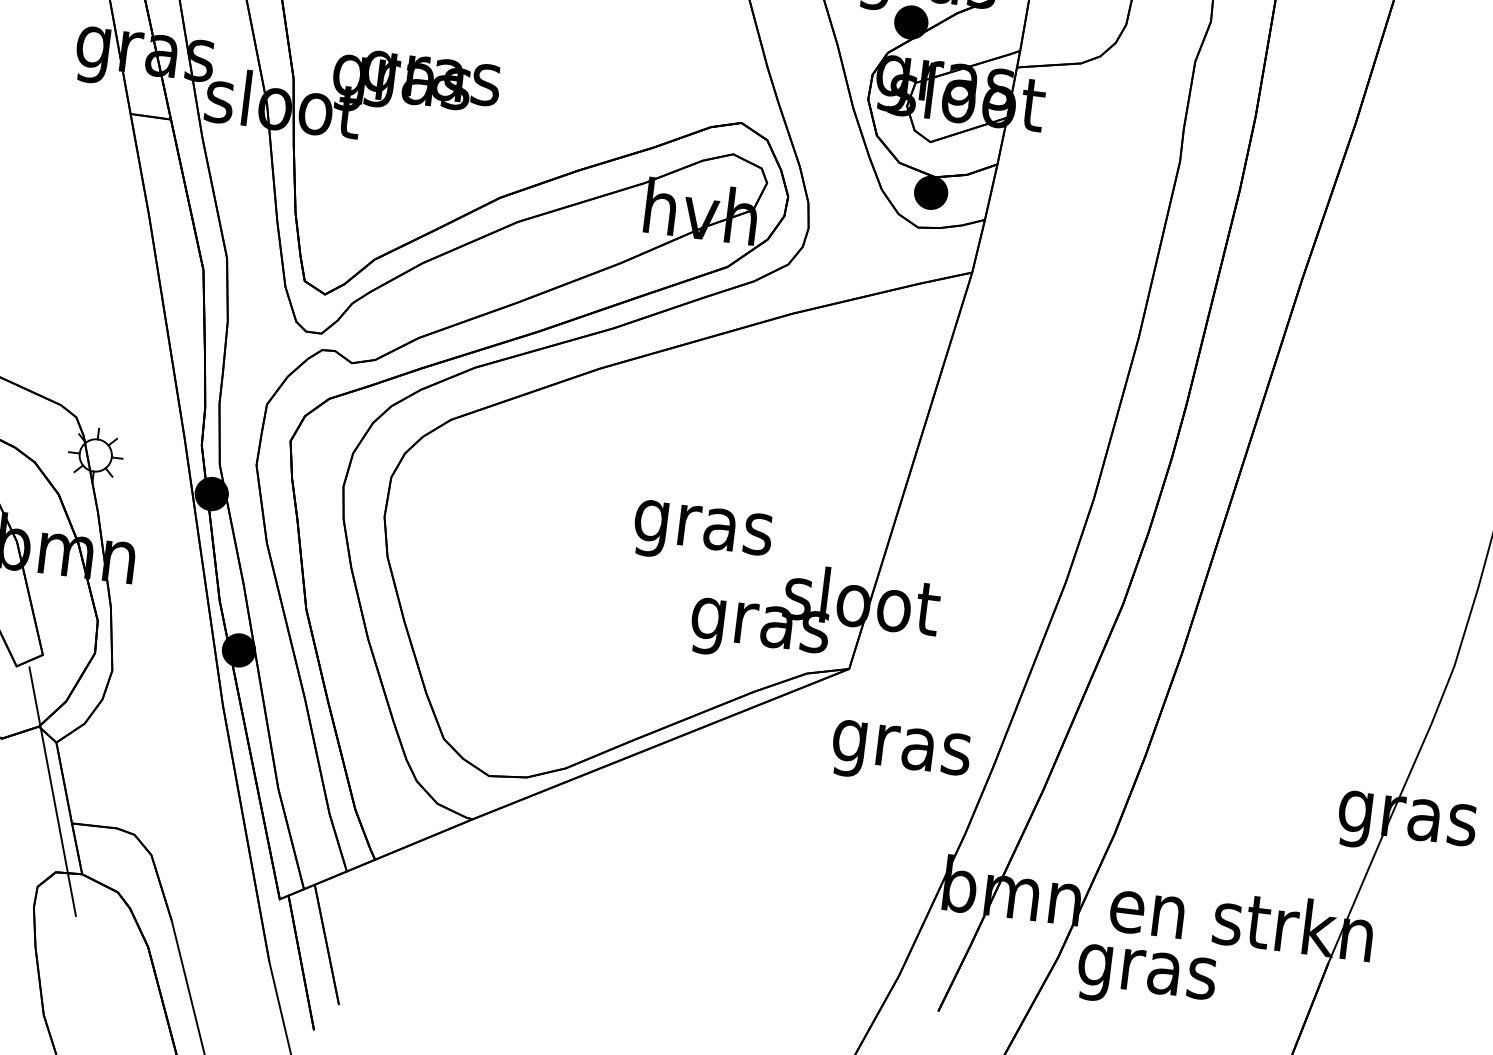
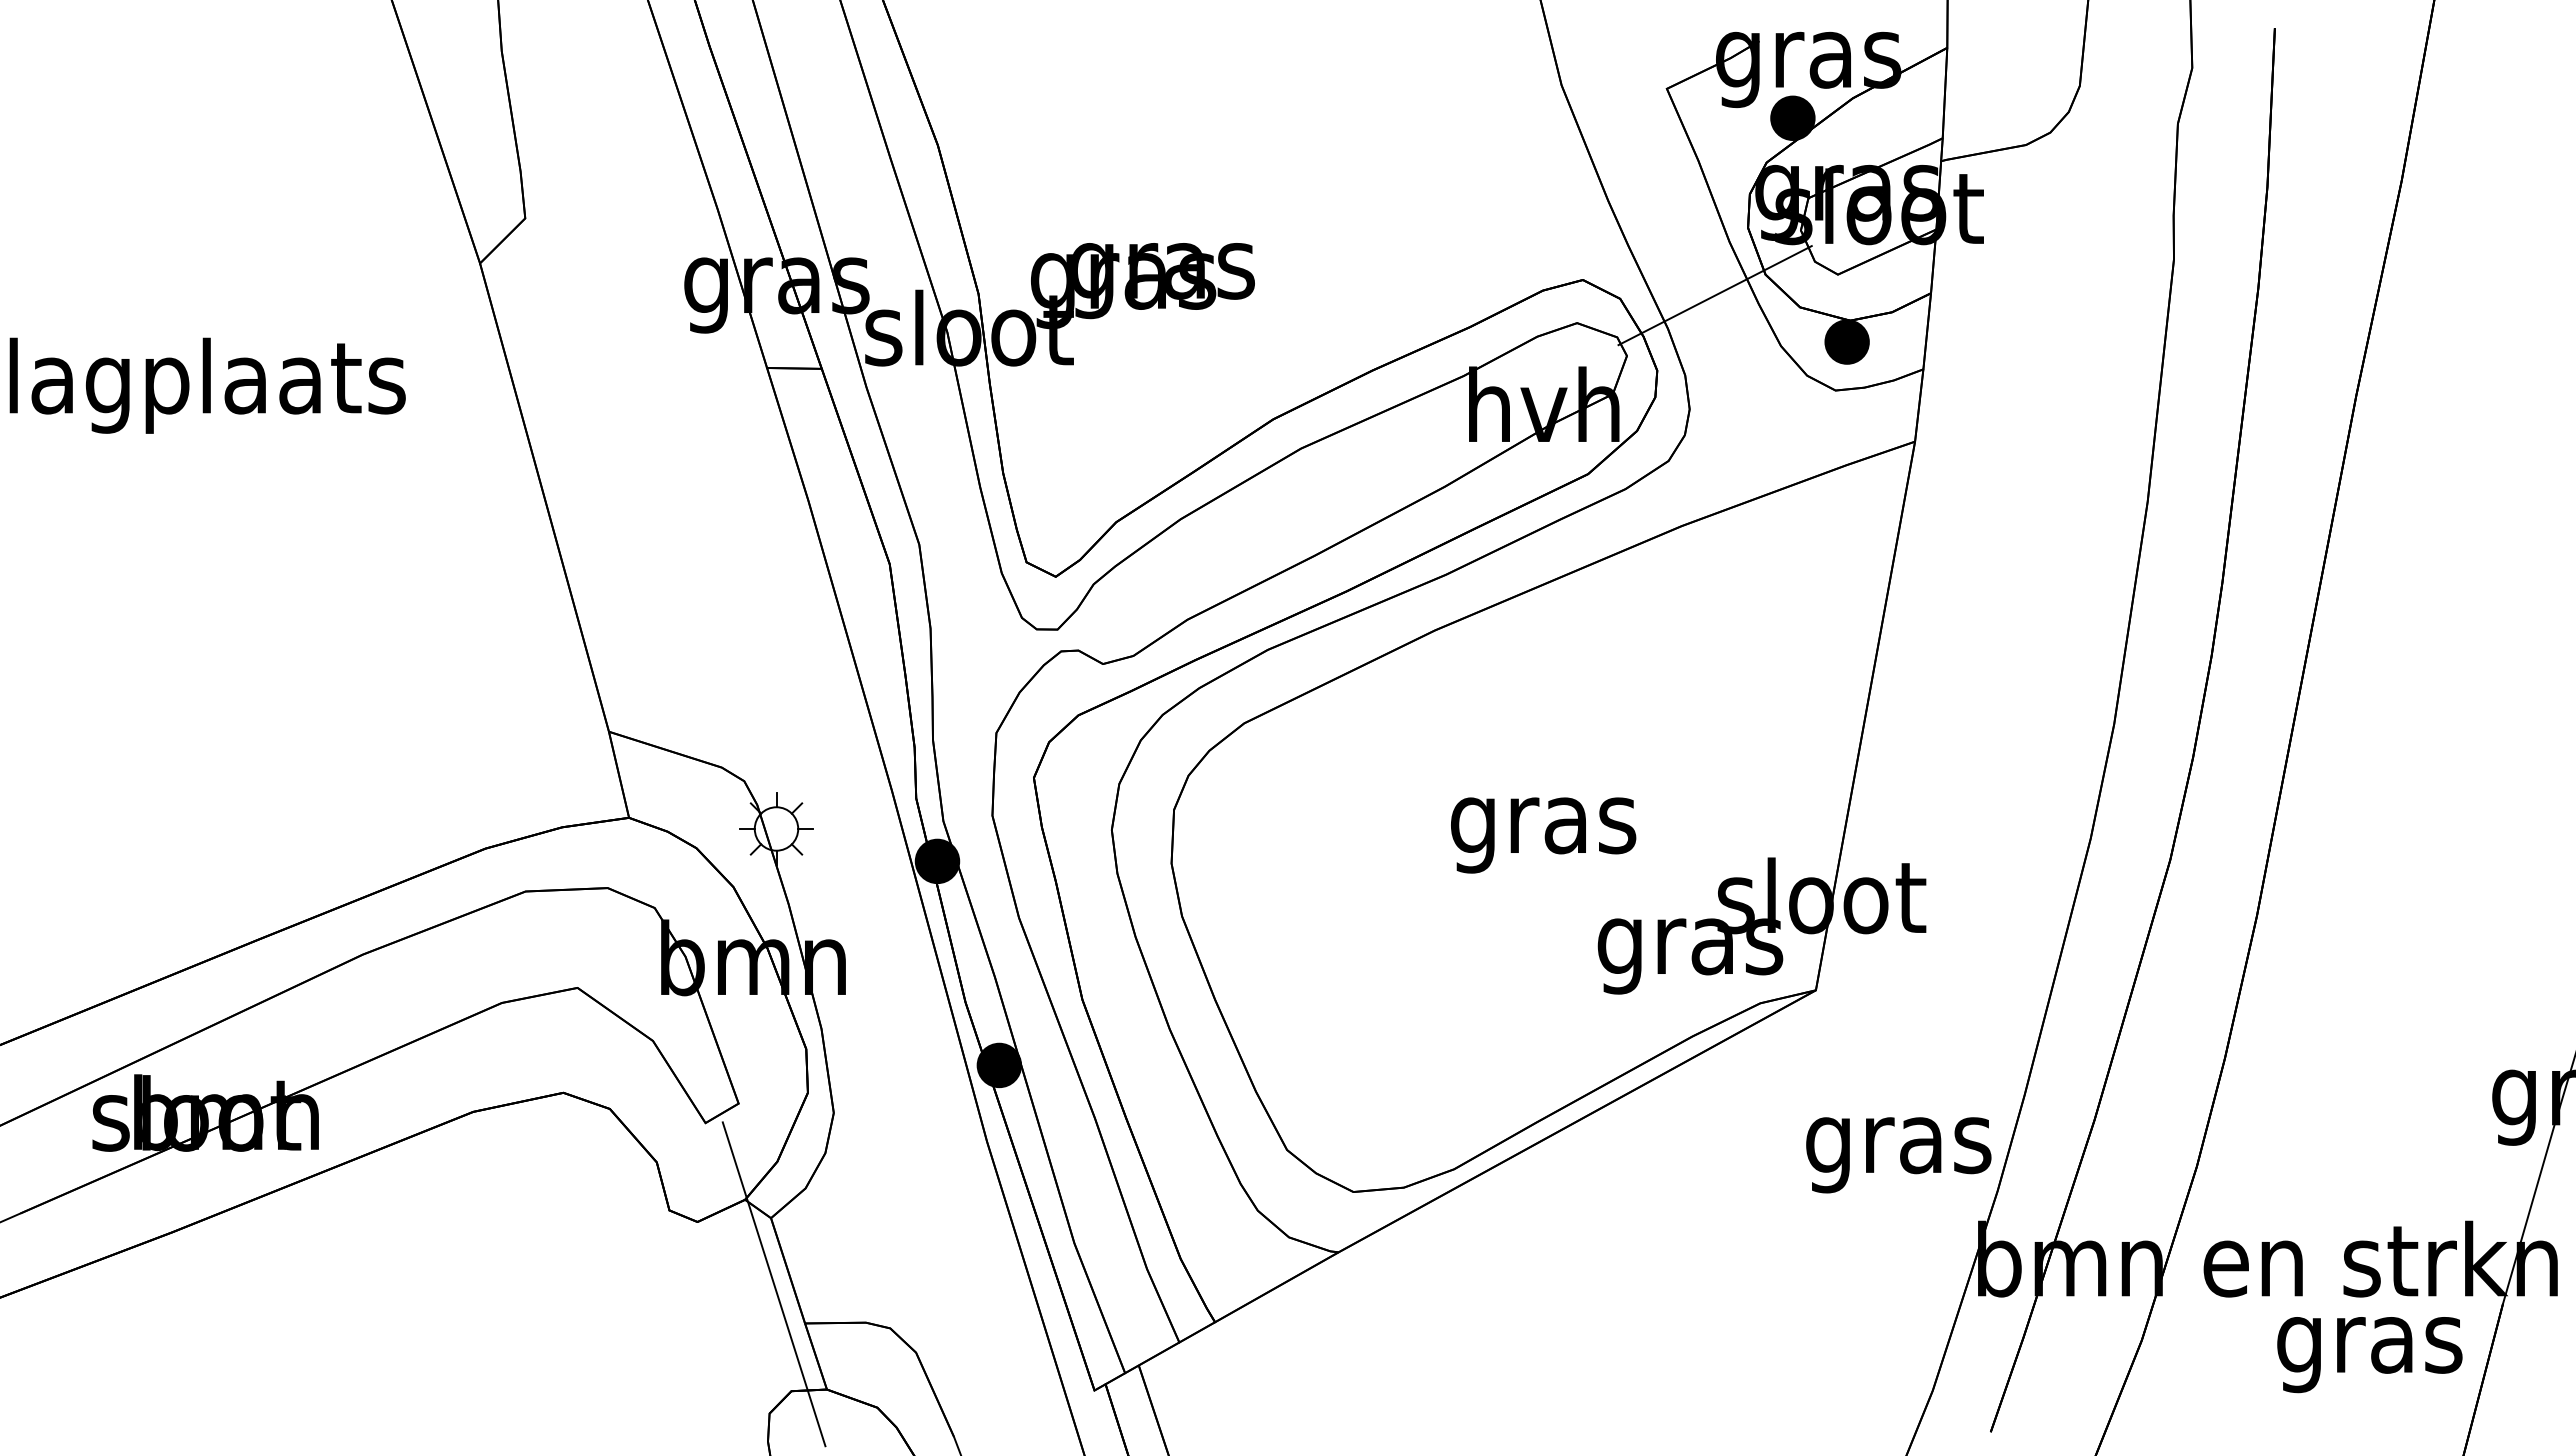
line: (837, 146) -> (1714, 295), added
text: (702, 534) -> (1543, 835), moved
text: (900, 754) -> (1898, 1155), moved
text: (1146, 979) -> (2369, 1355), moved

